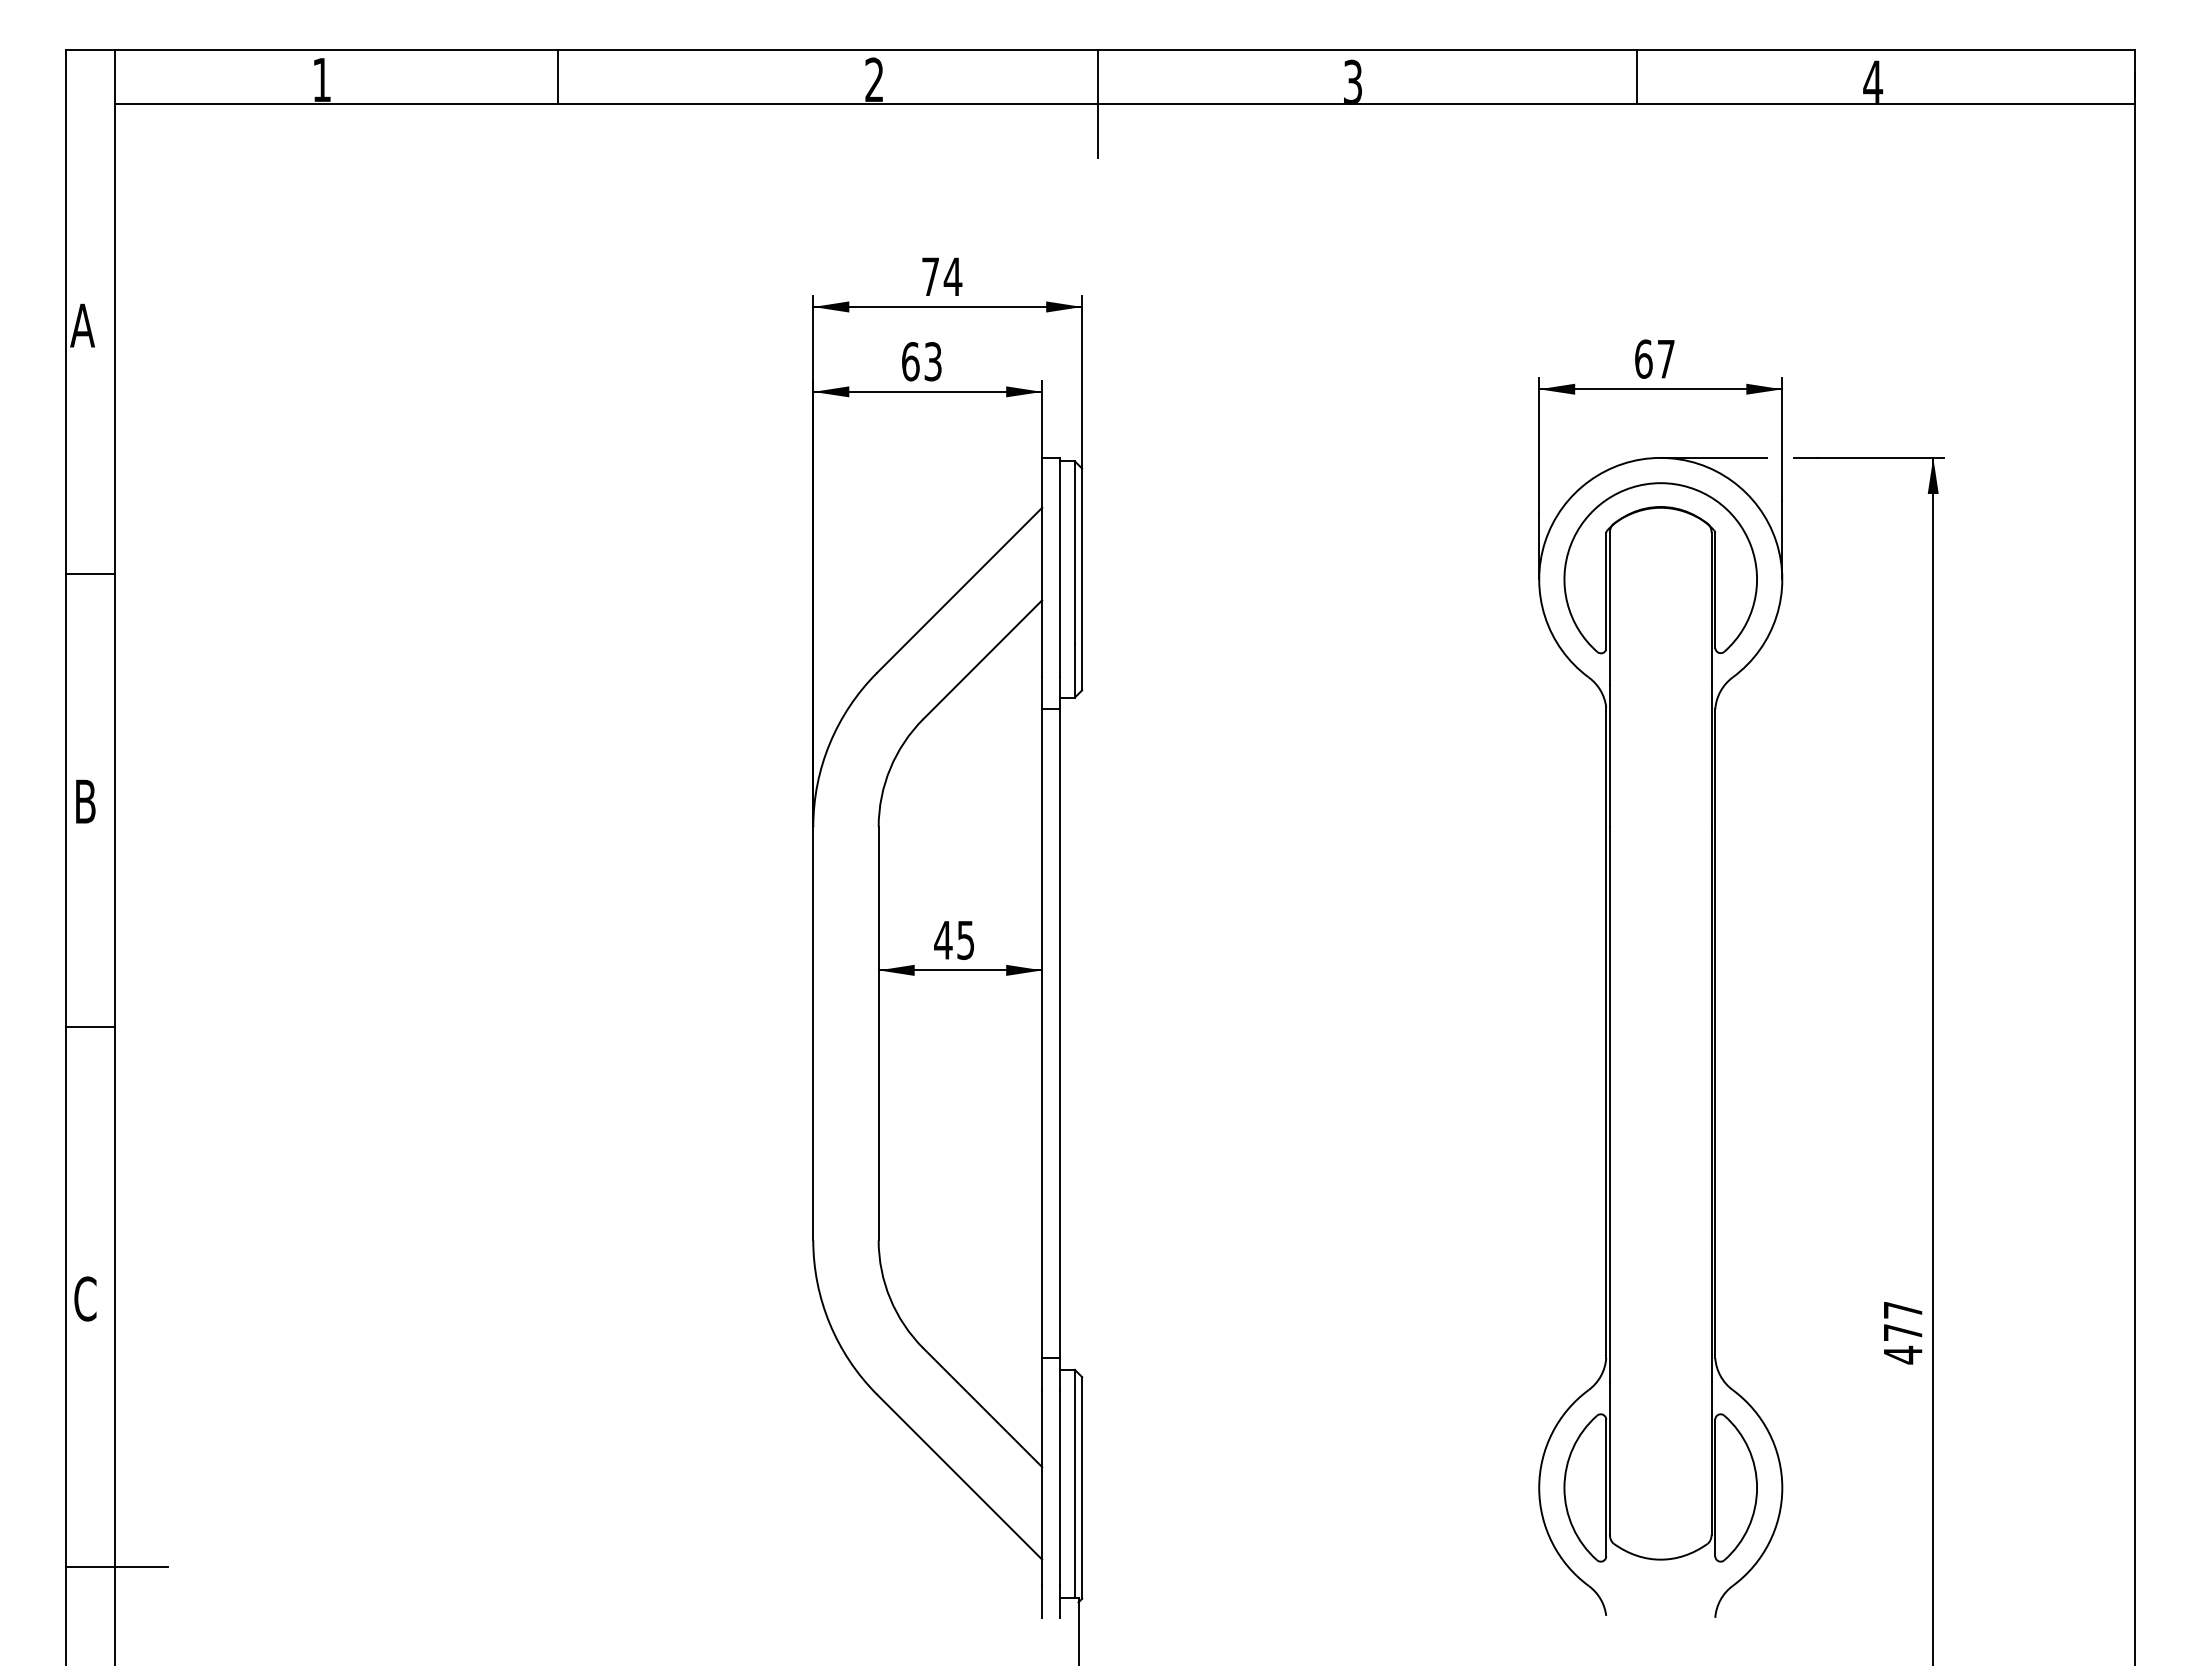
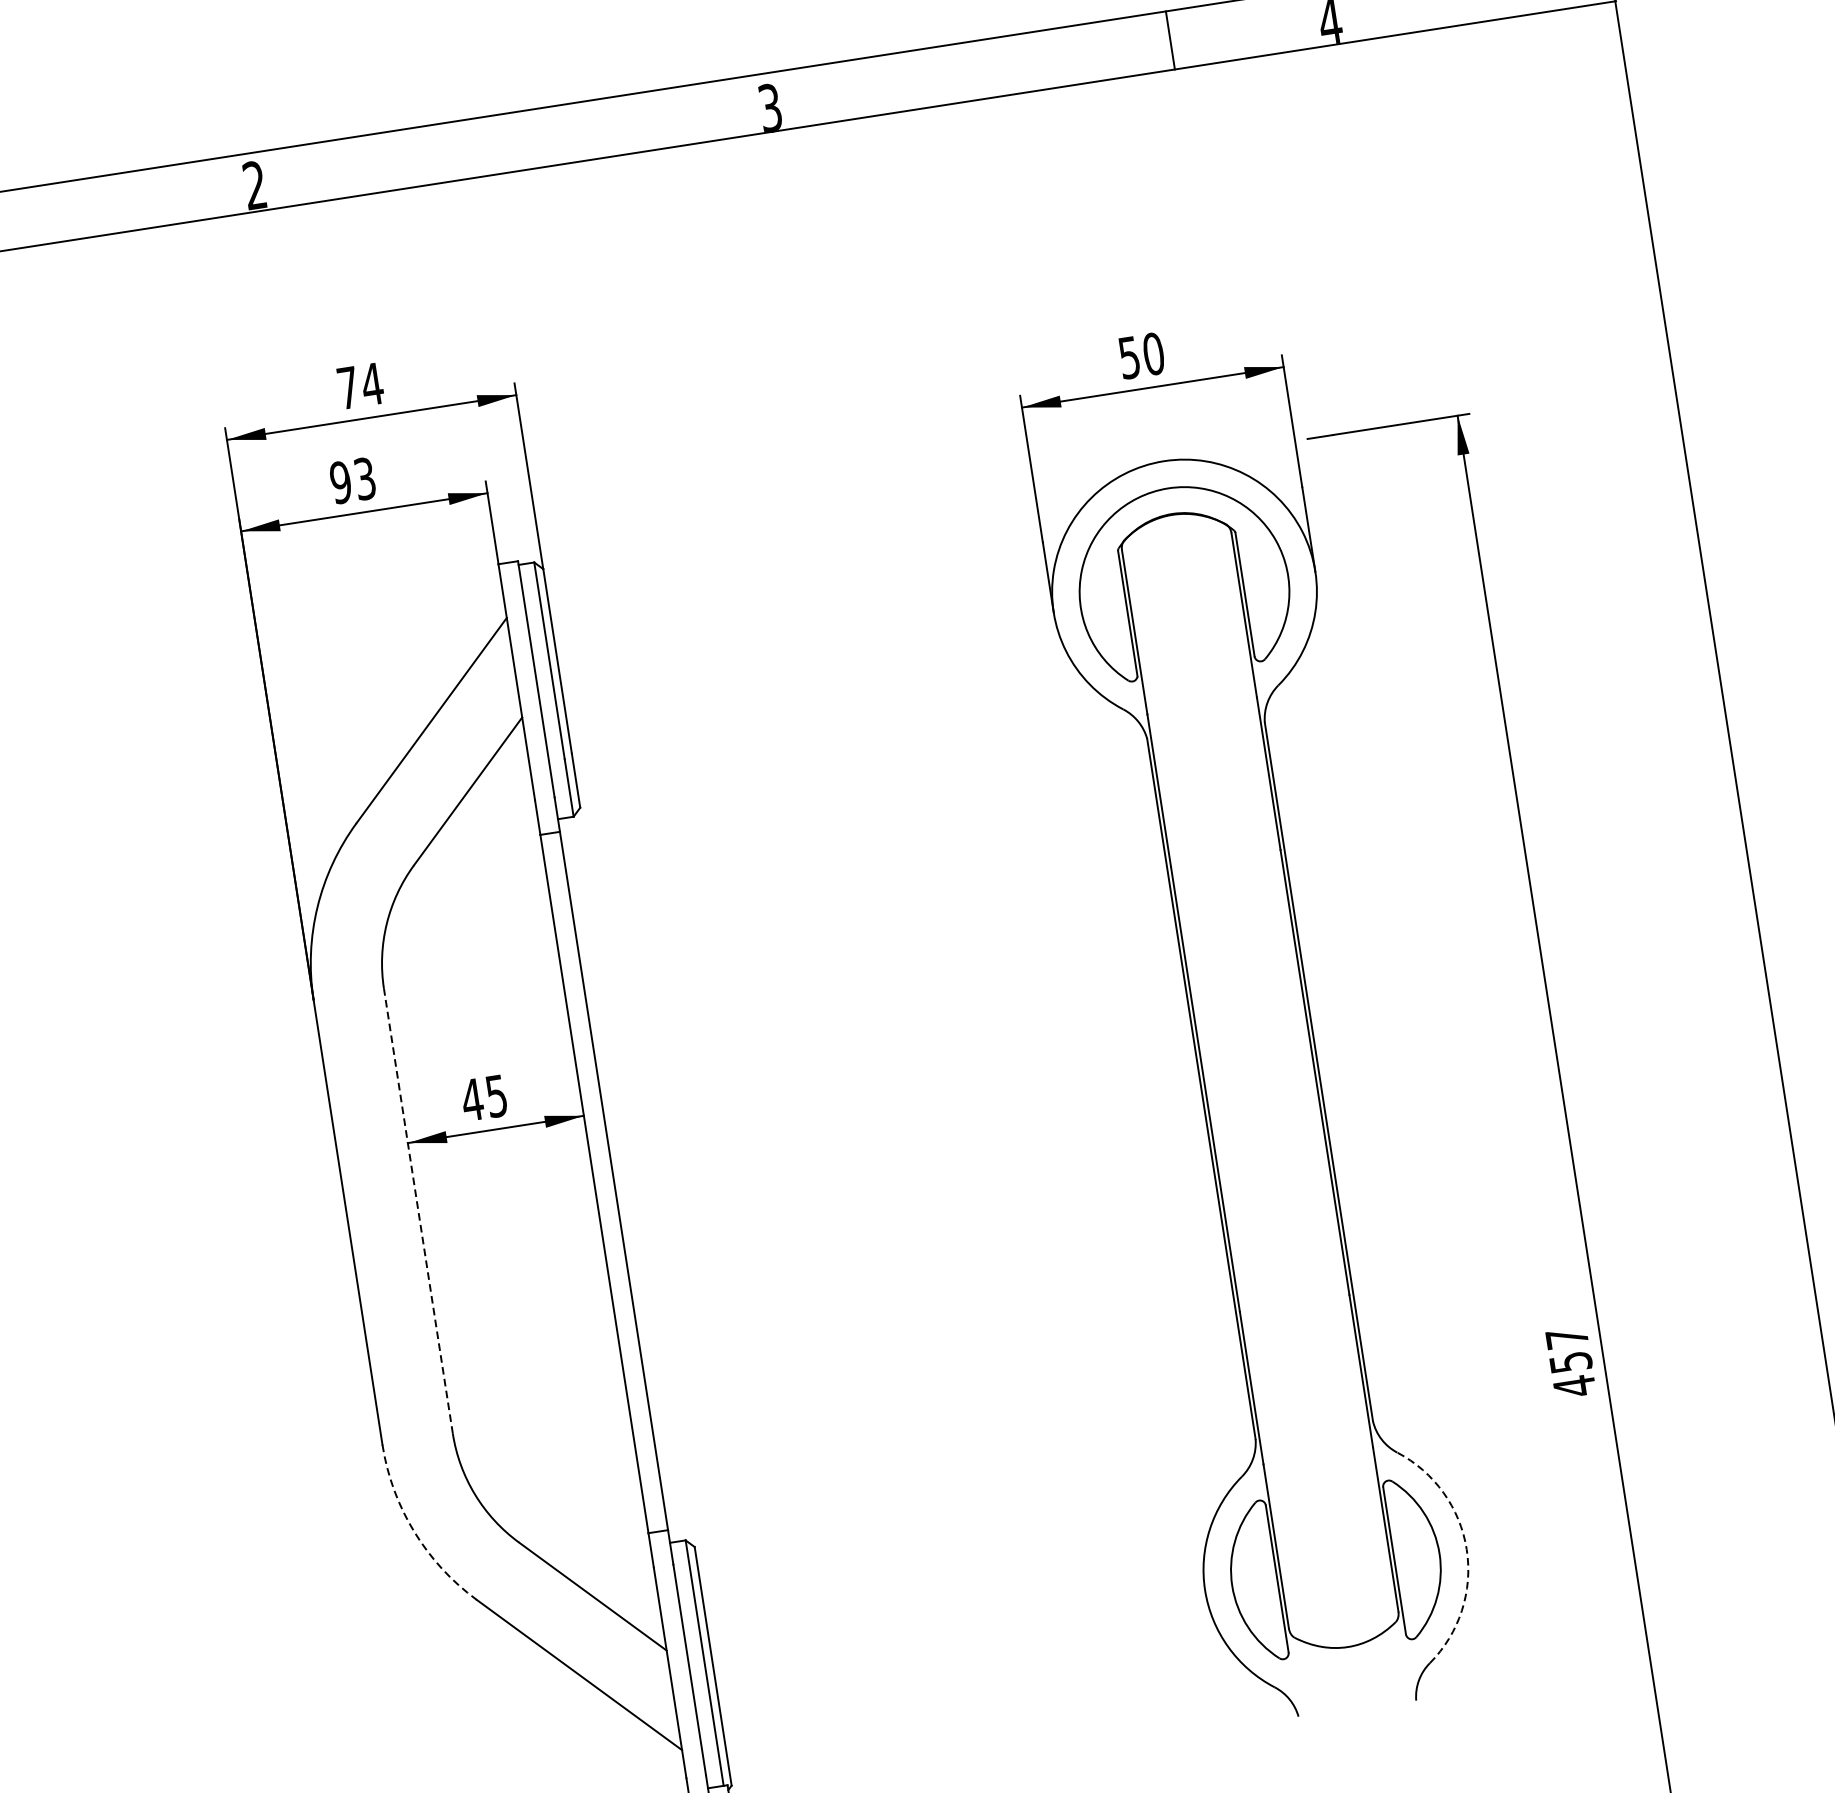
line: (1637, 77) -> (1170, 40), moved
line: (1097, 104) -> (499, 174), removed
text: (1655, 358) -> (1142, 355), 67 -> 50
text: (910, 361) -> (340, 482), 63 -> 93
line: (1713, 457) -> (1220, 451), removed
line: (878, 1033) -> (418, 1211), solid -> dashed
arc: (829, 1323) -> (413, 1531), solid -> dashed
text: (1903, 1332) -> (1571, 1362), 477 -> 457
arc: (1782, 1487) -> (1466, 1549), solid -> dashed

